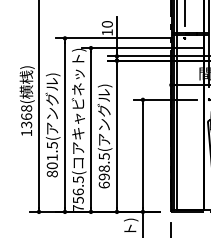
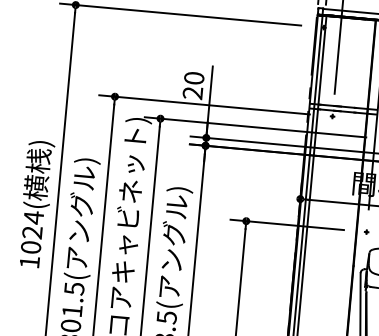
text: (106, 32) -> (191, 92), 10 -> 20
text: (26, 116) -> (32, 232), 1368( -> 1024(

